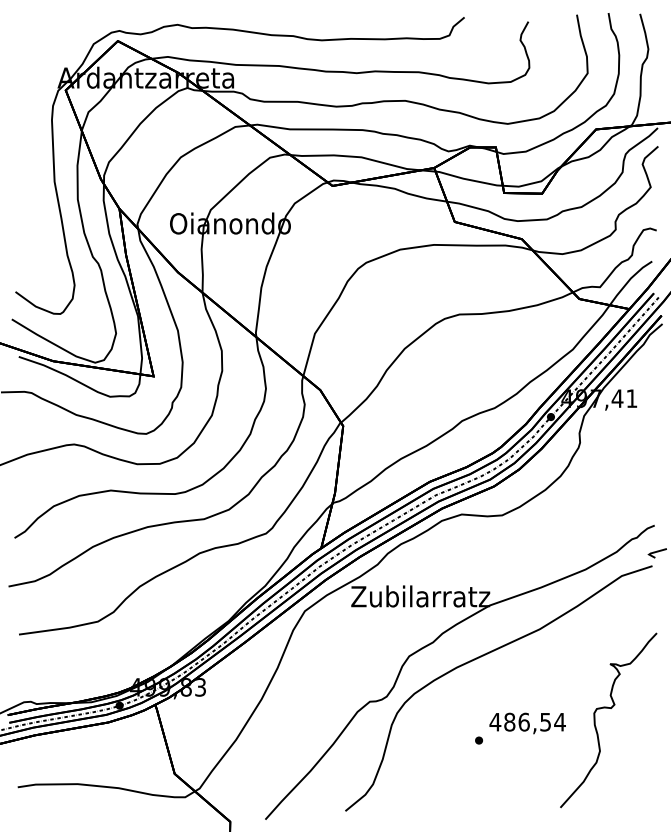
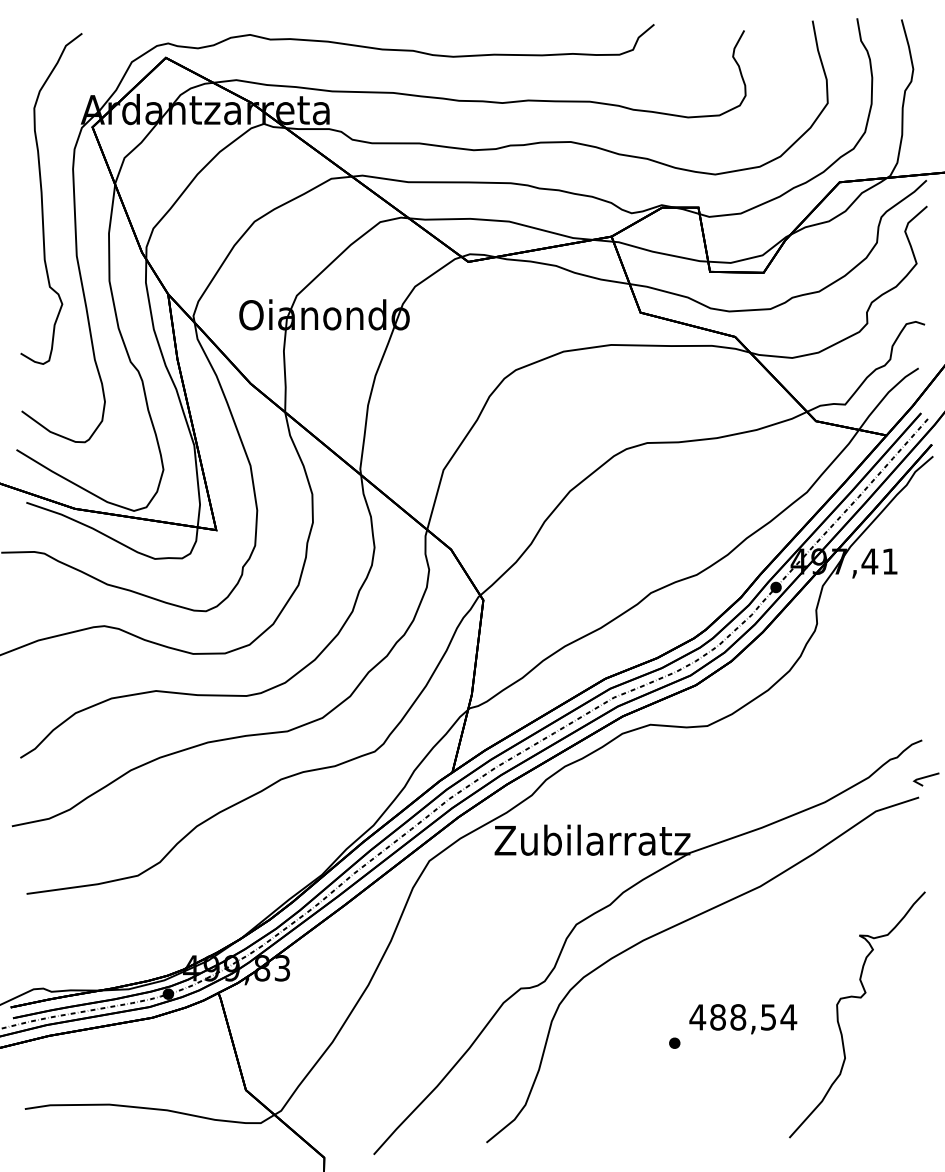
curve: (30, 141) -> (42, 199), added
text: (523, 721) -> (737, 1016), 486,54 -> 488,54

